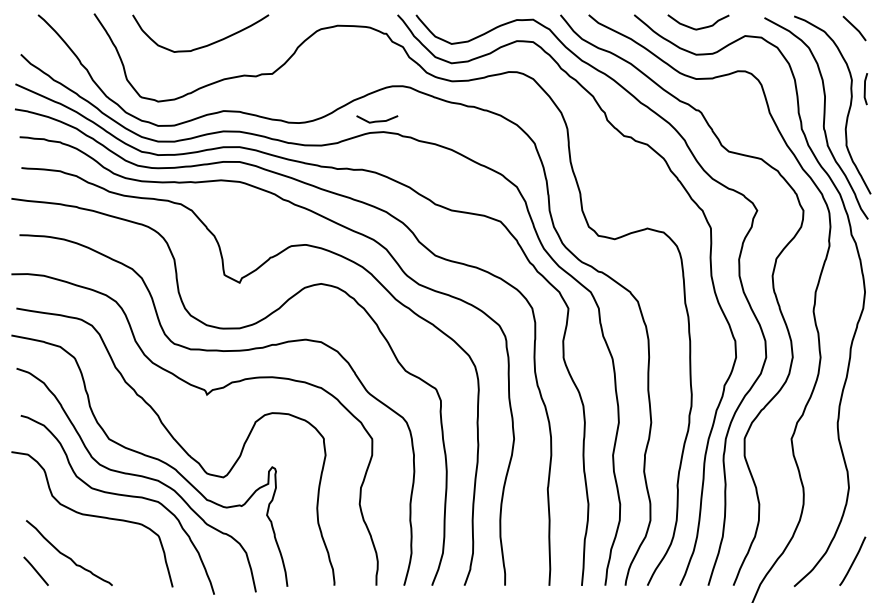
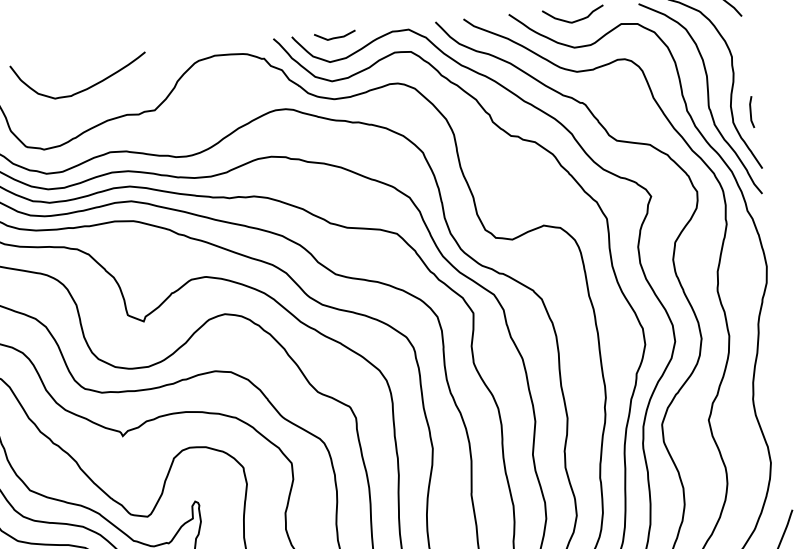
line: (865, 89) -> (751, 112), moved
line: (377, 120) -> (335, 36), moved

